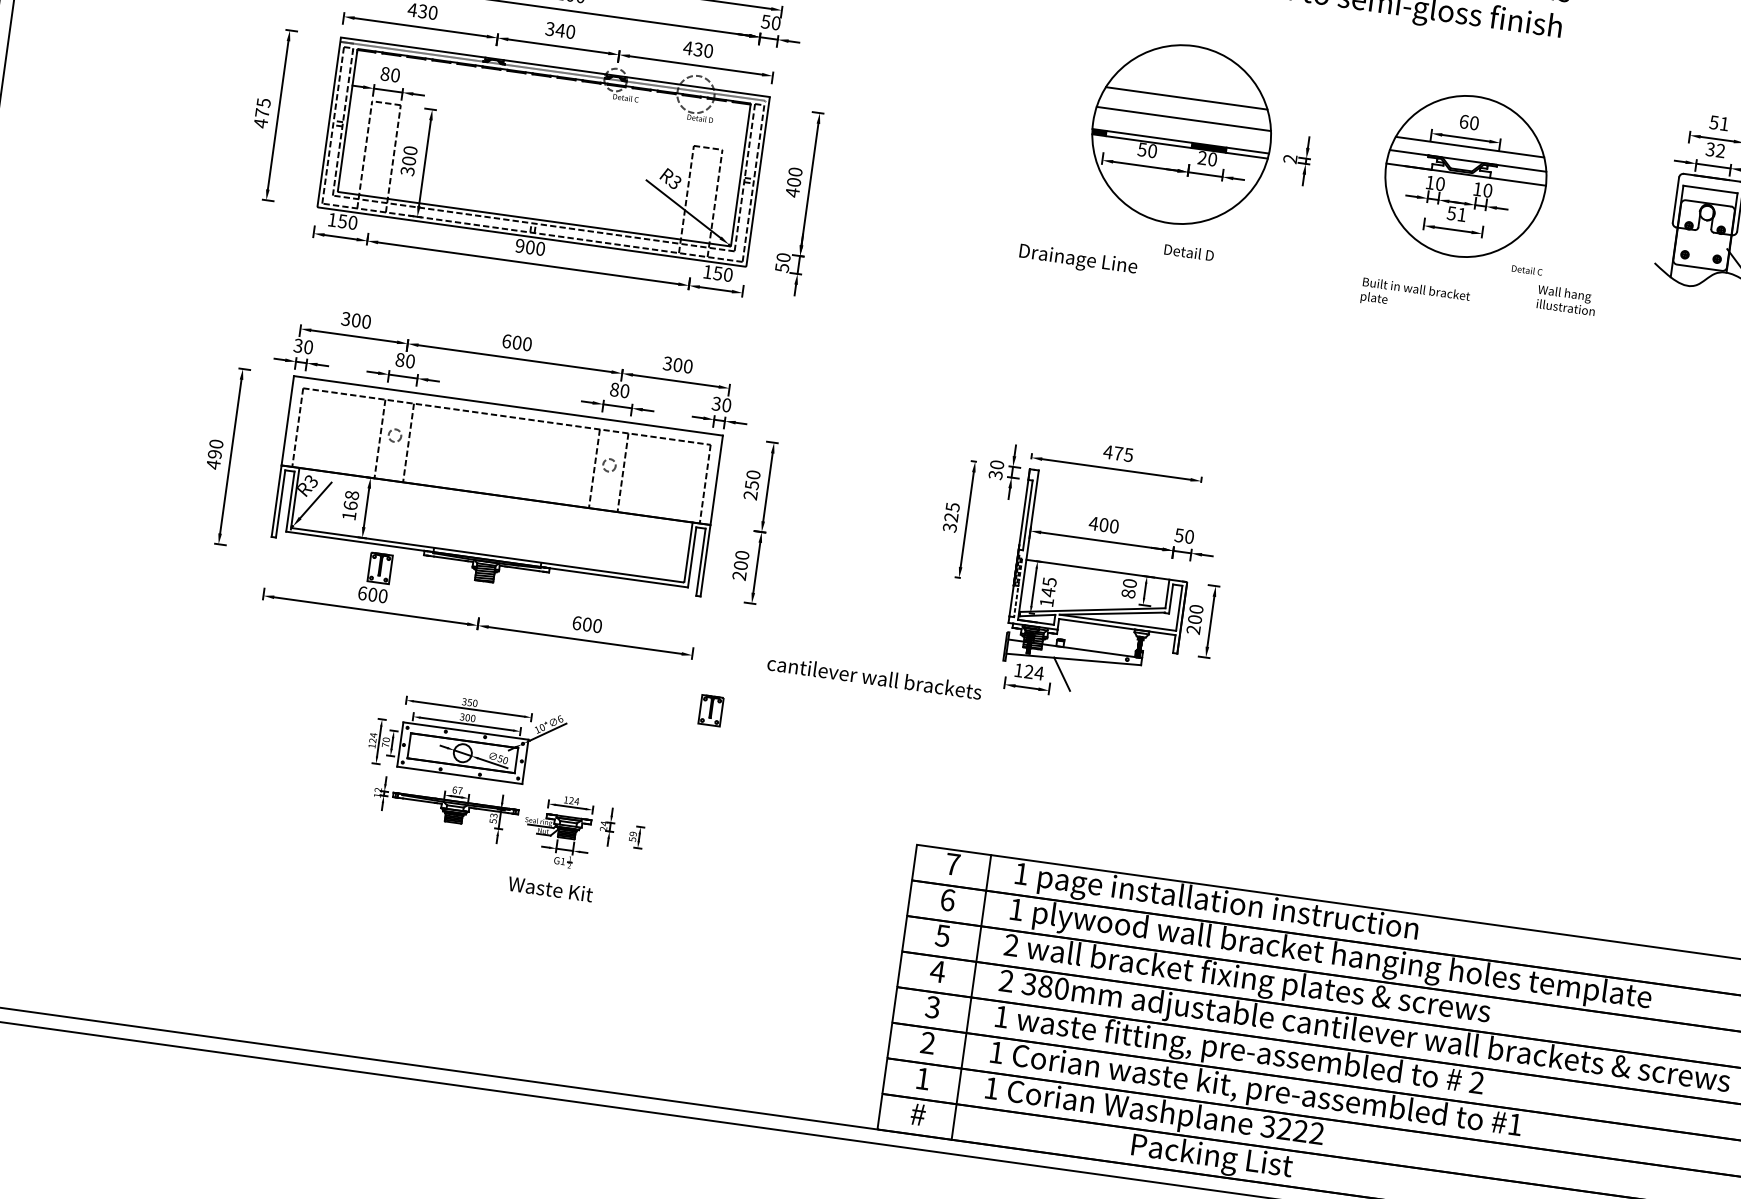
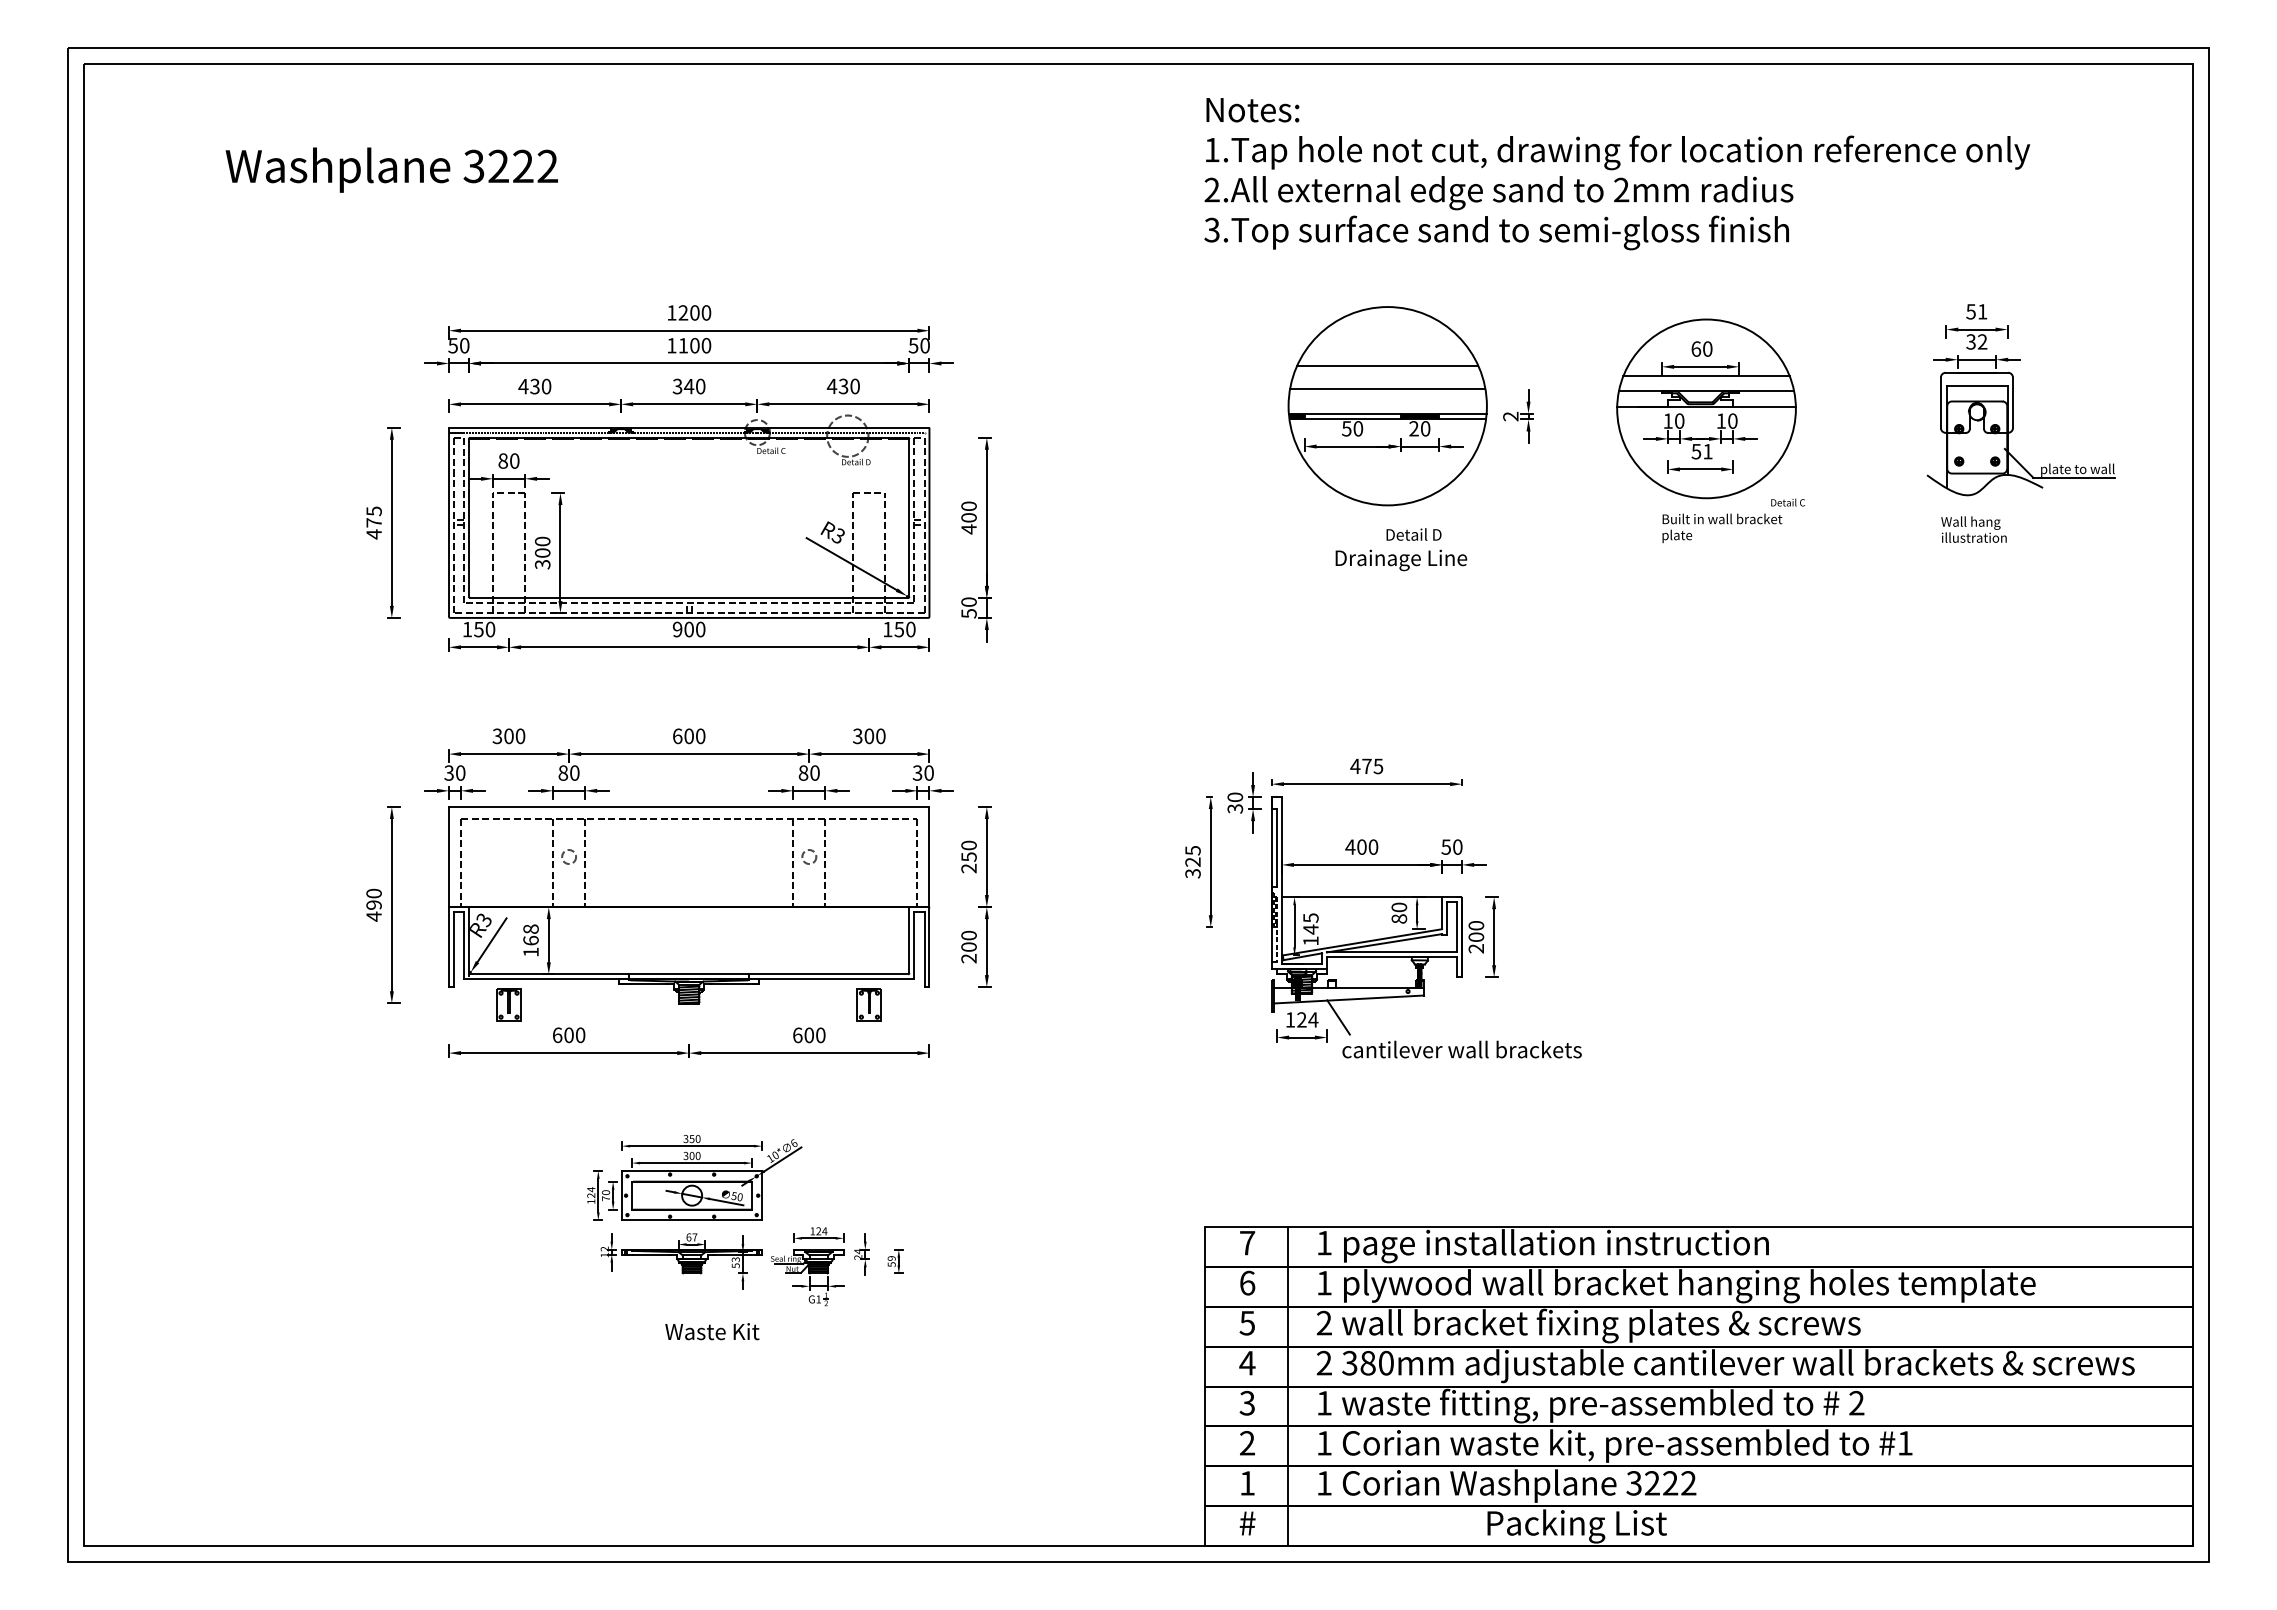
text: (1078, 260) -> (1401, 560), moved
text: (1415, 296) -> (1722, 527), moved
text: (1566, 300) -> (1973, 529), moved
part: (379, 567) -> (508, 1004), moved
text: (874, 677) -> (1461, 1049), moved
part: (710, 710) -> (868, 1004), moved
text: (550, 889) -> (712, 1331), moved

